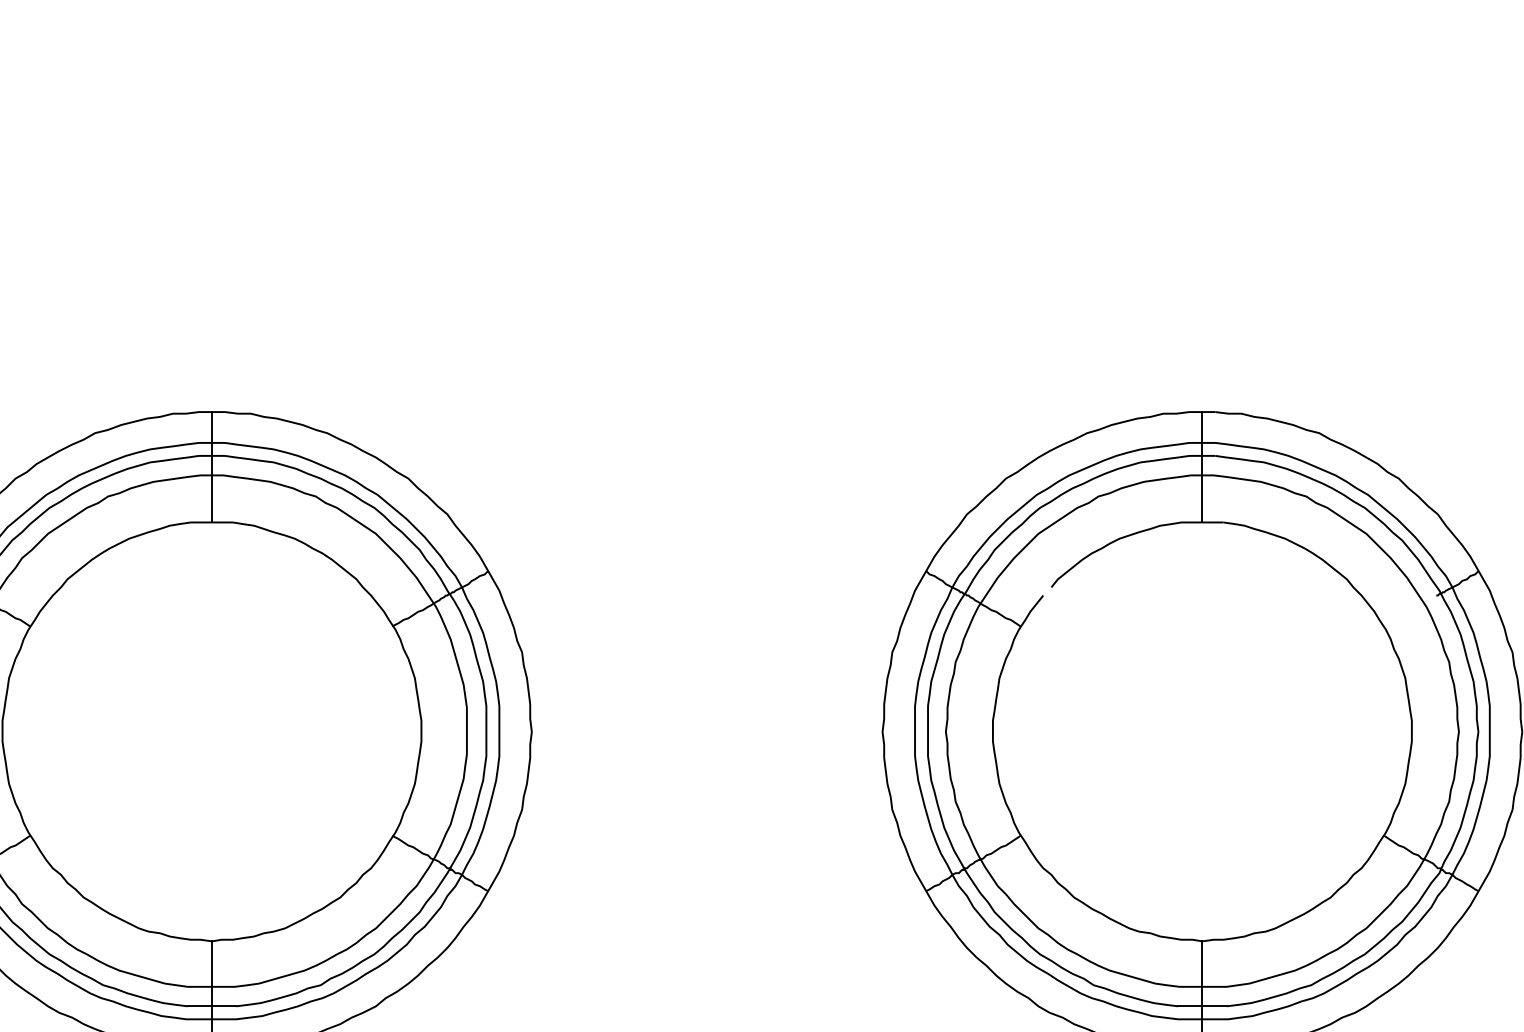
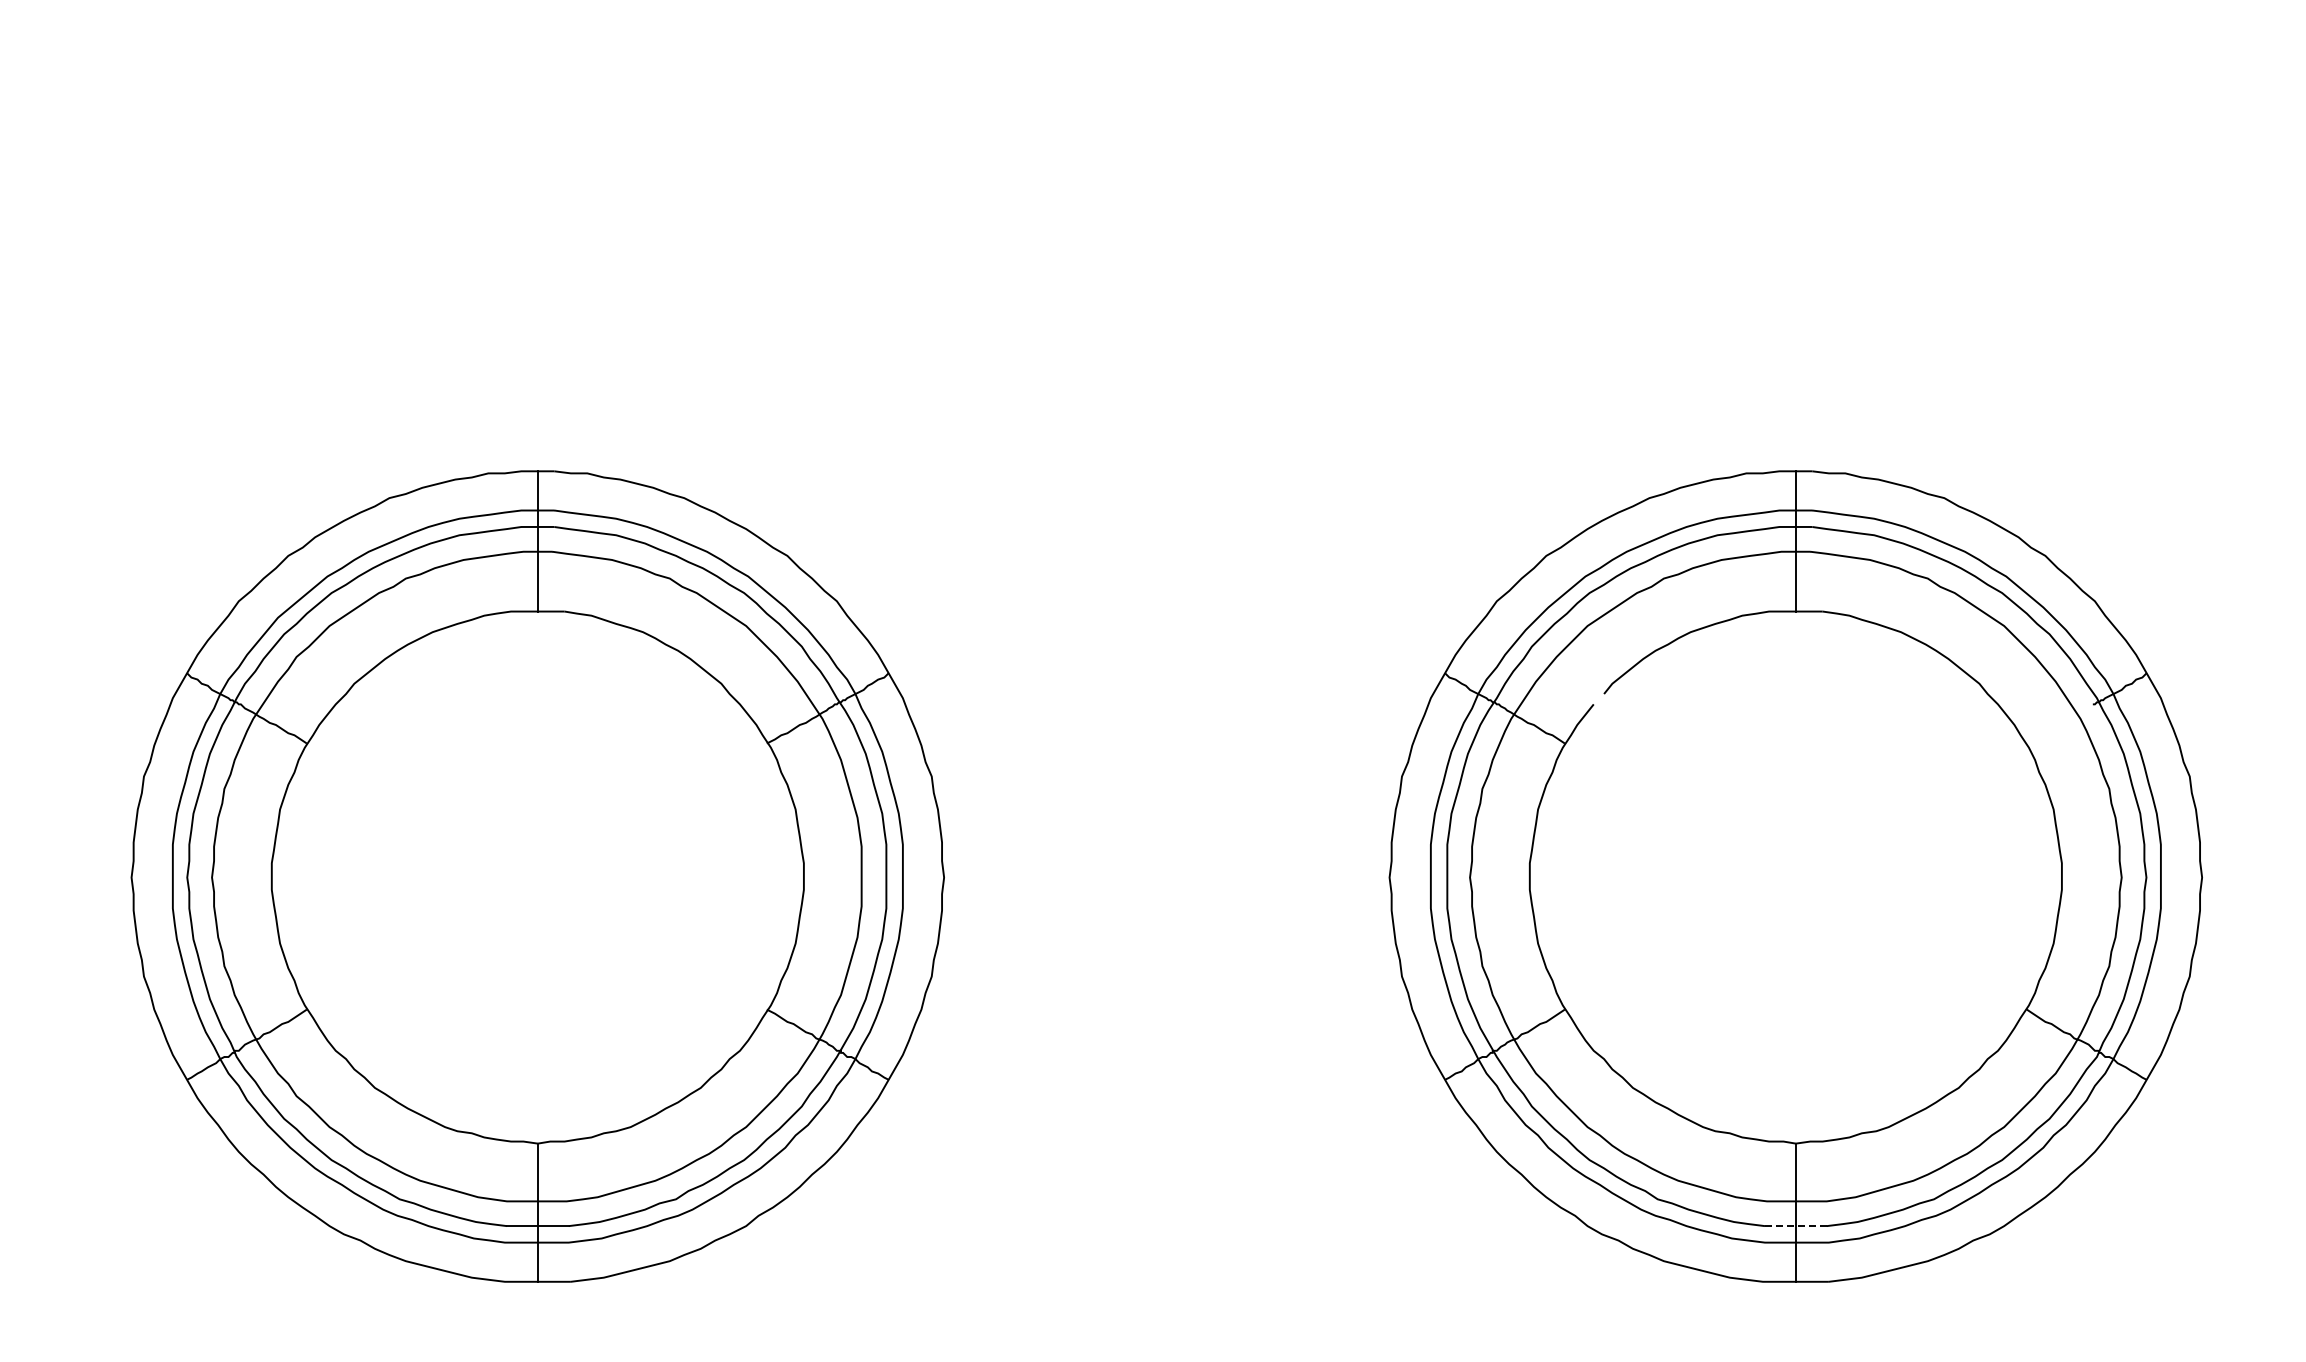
line: (1202, 1006) -> (1795, 1226), solid -> dashed

